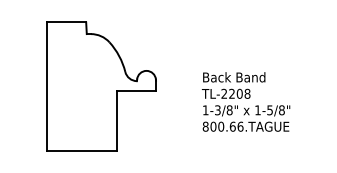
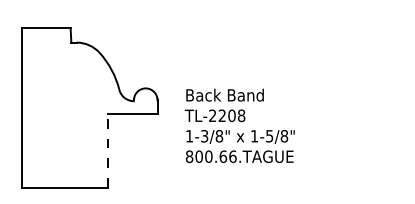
text: (245, 101) -> (239, 125), moved
line: (116, 121) -> (108, 151), solid -> dashed

